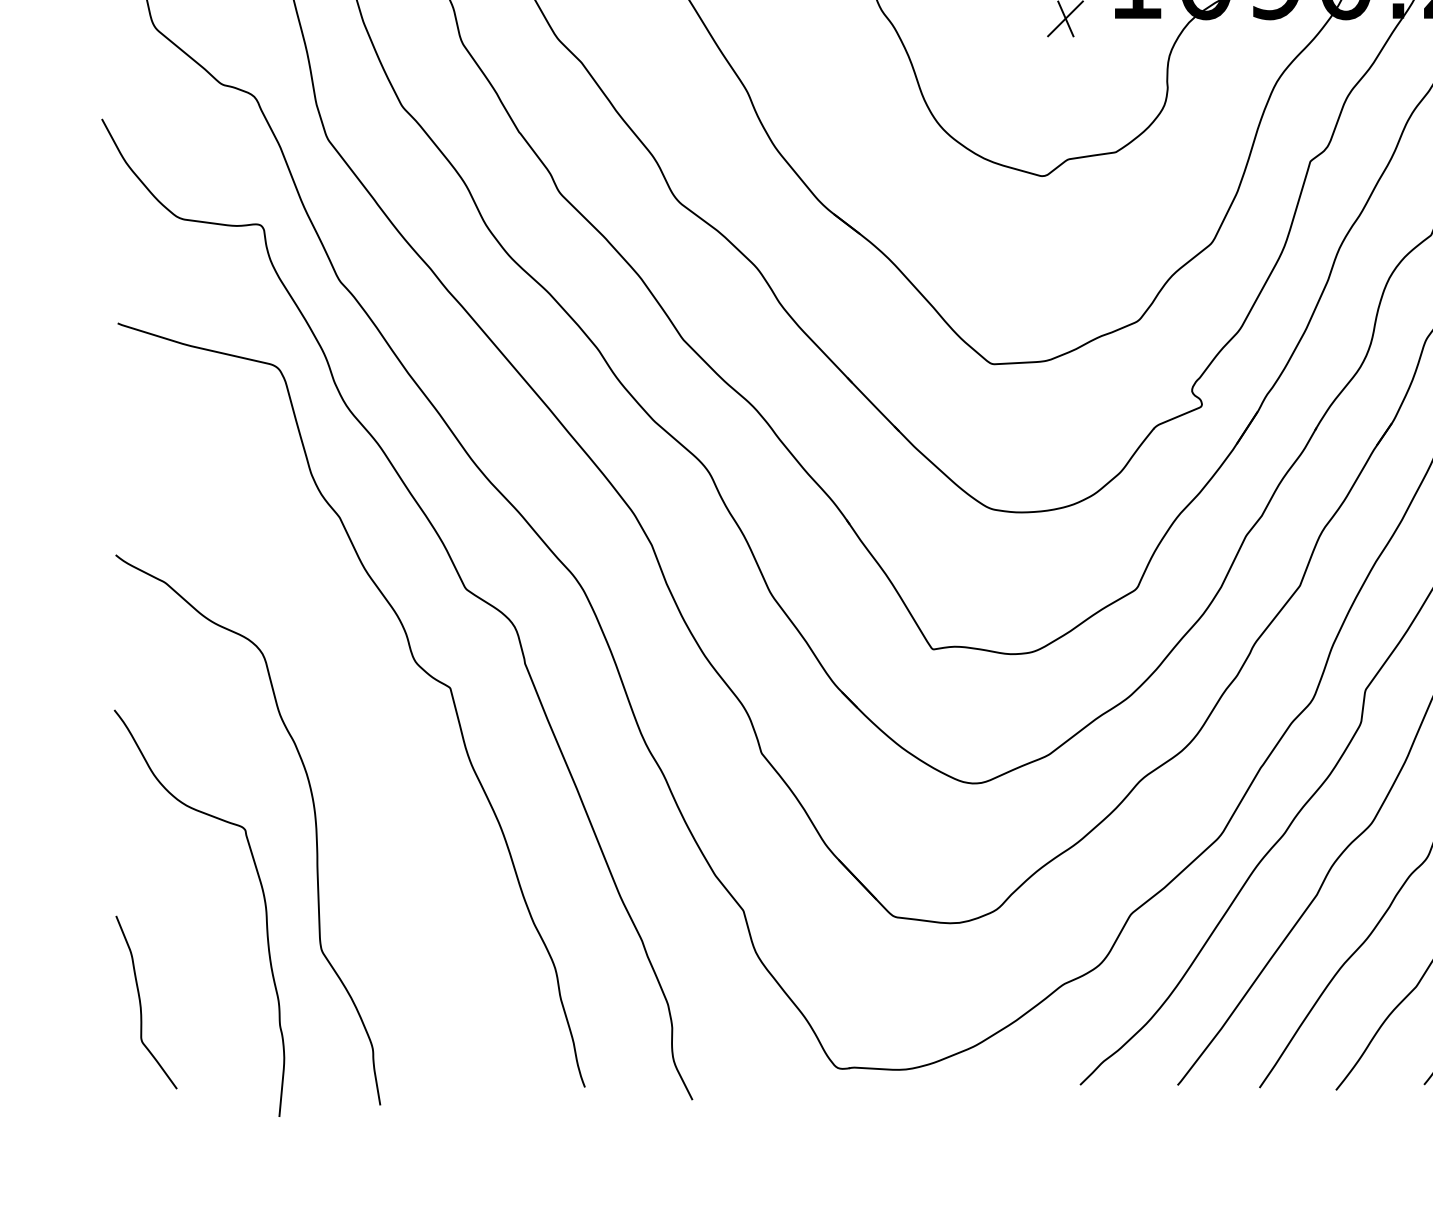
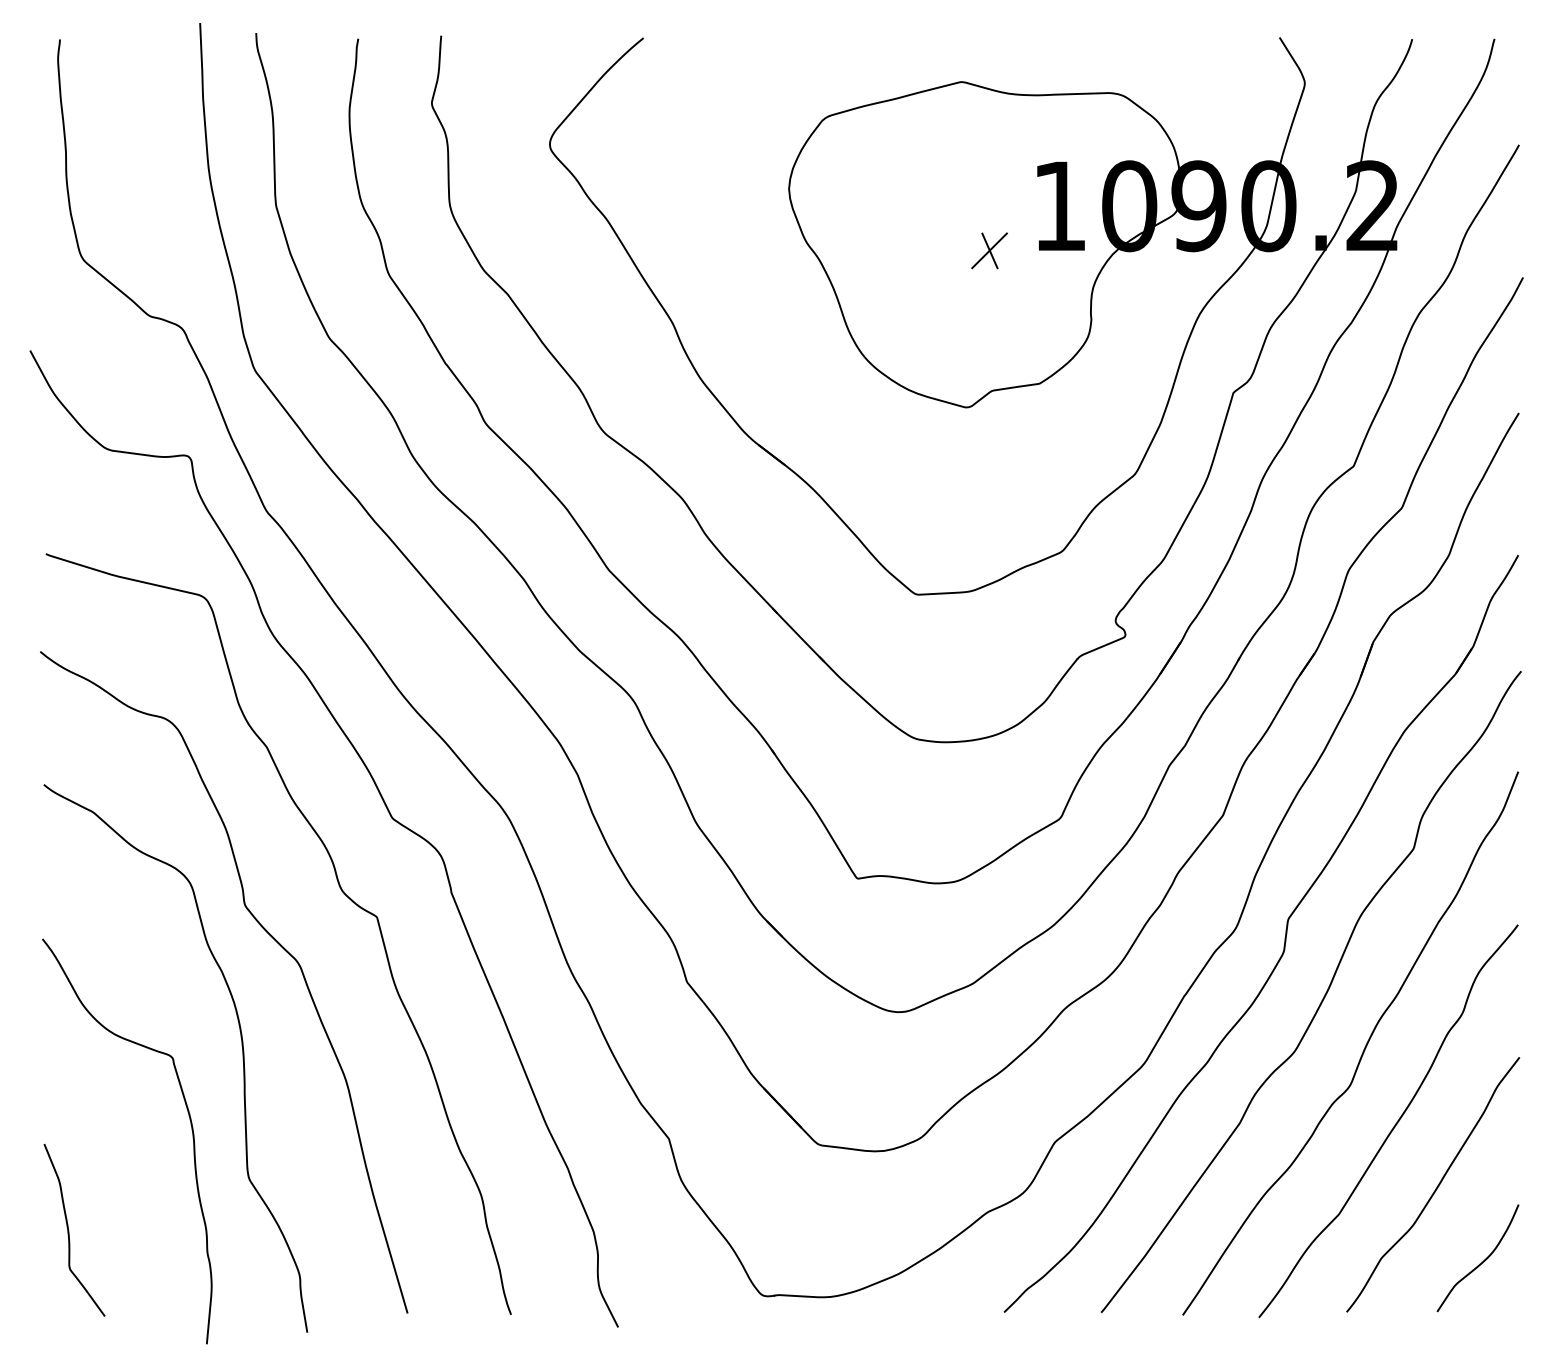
curve: (343, 707) -> (270, 936), added

